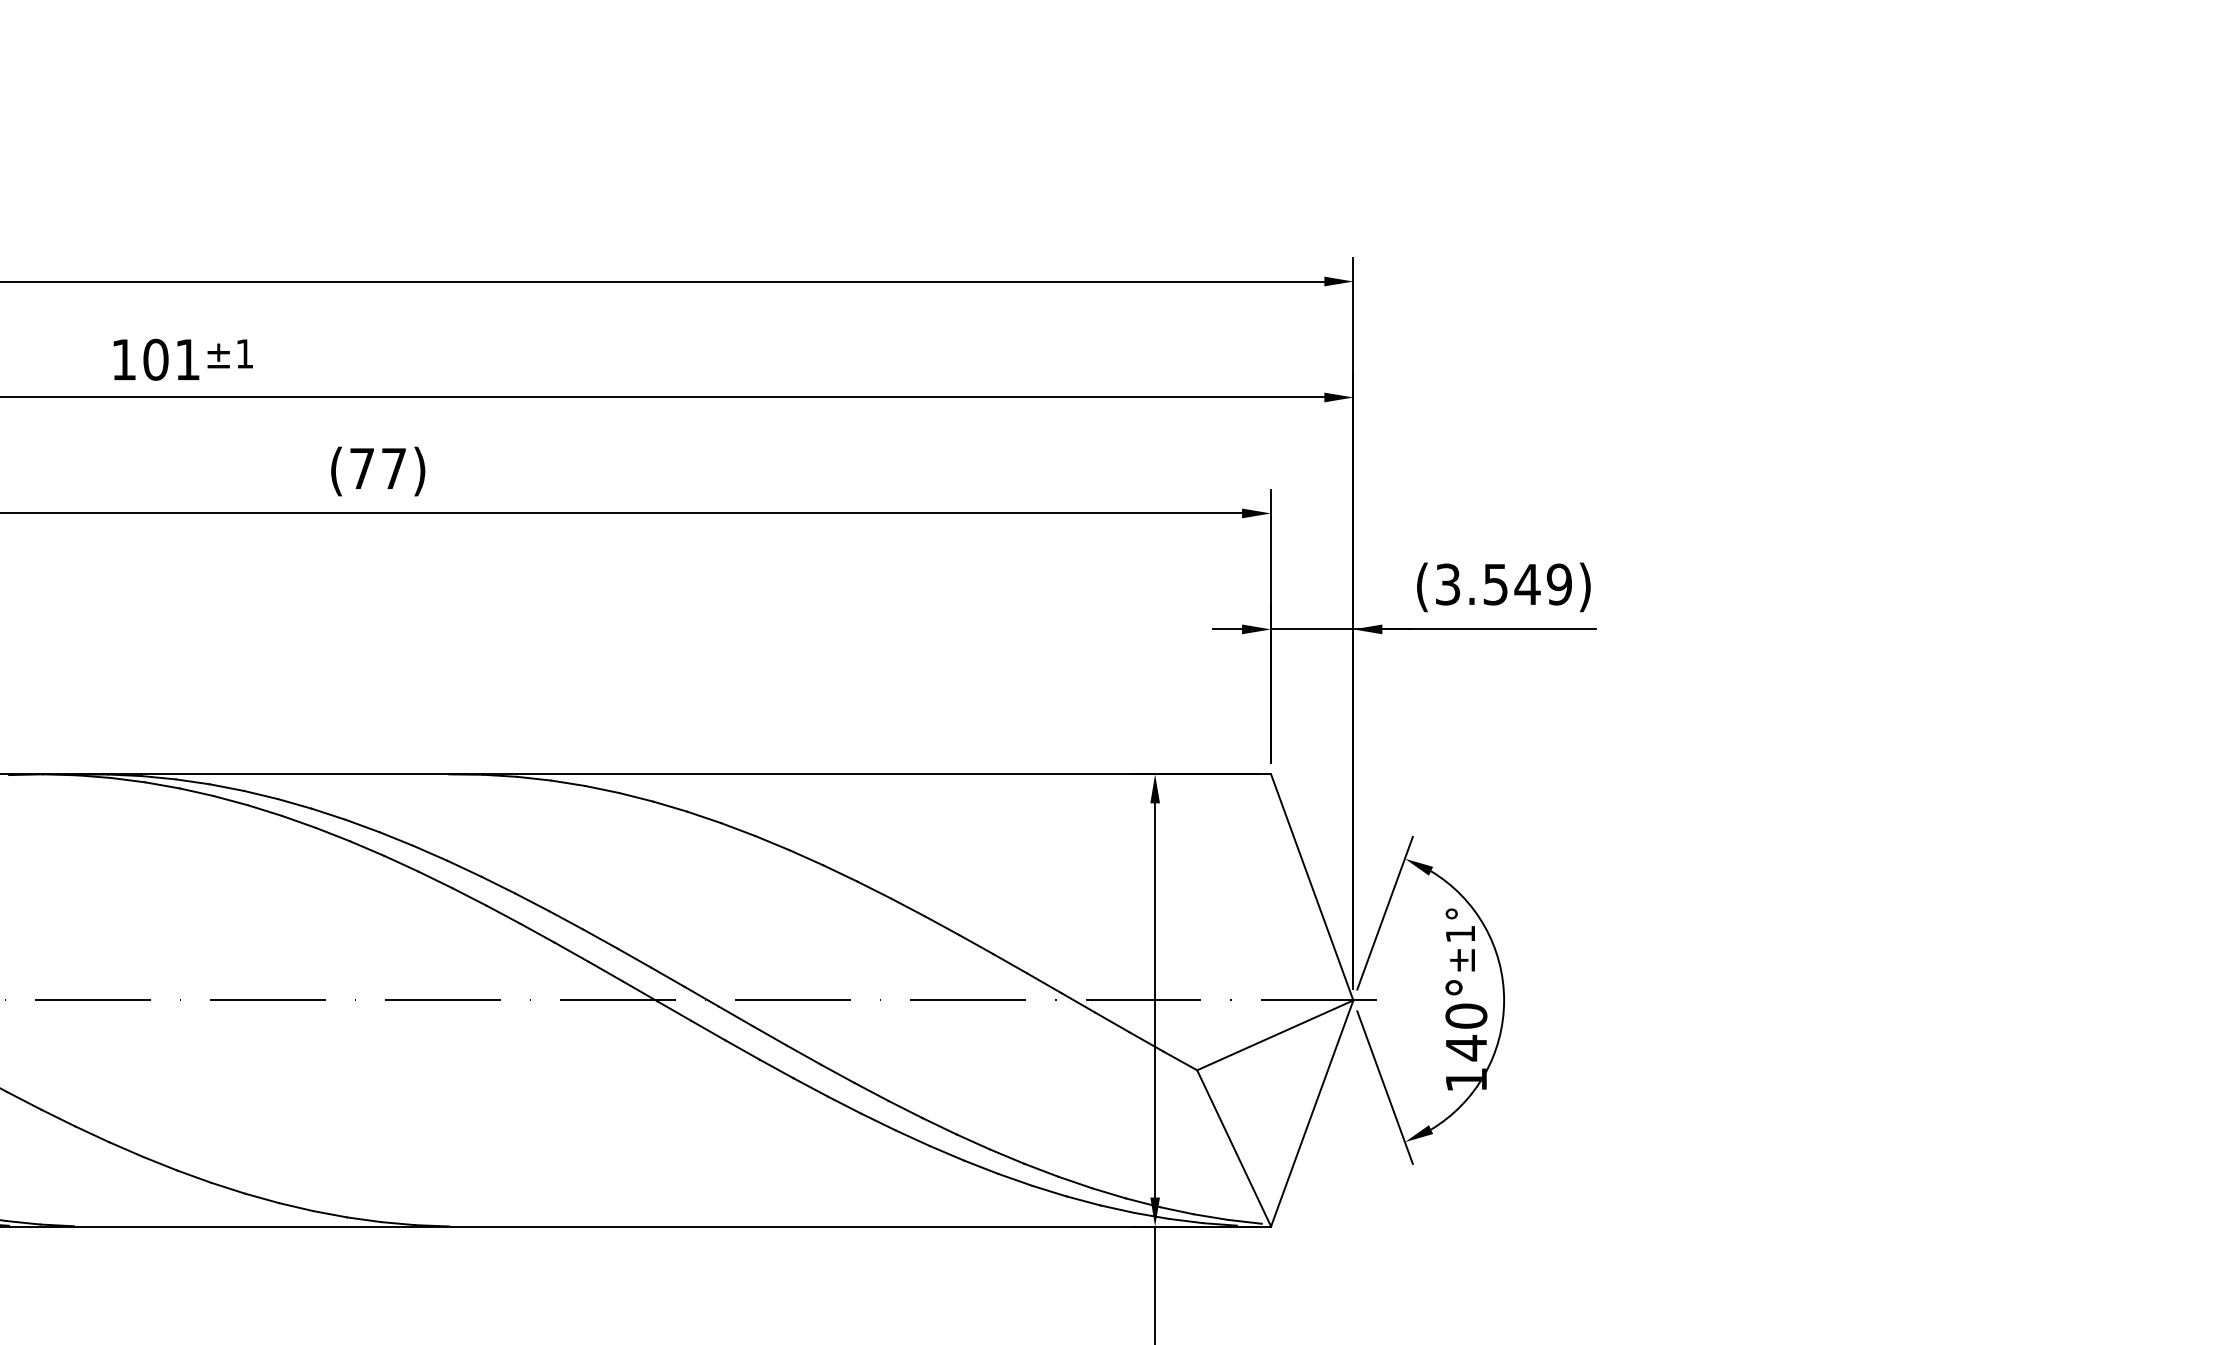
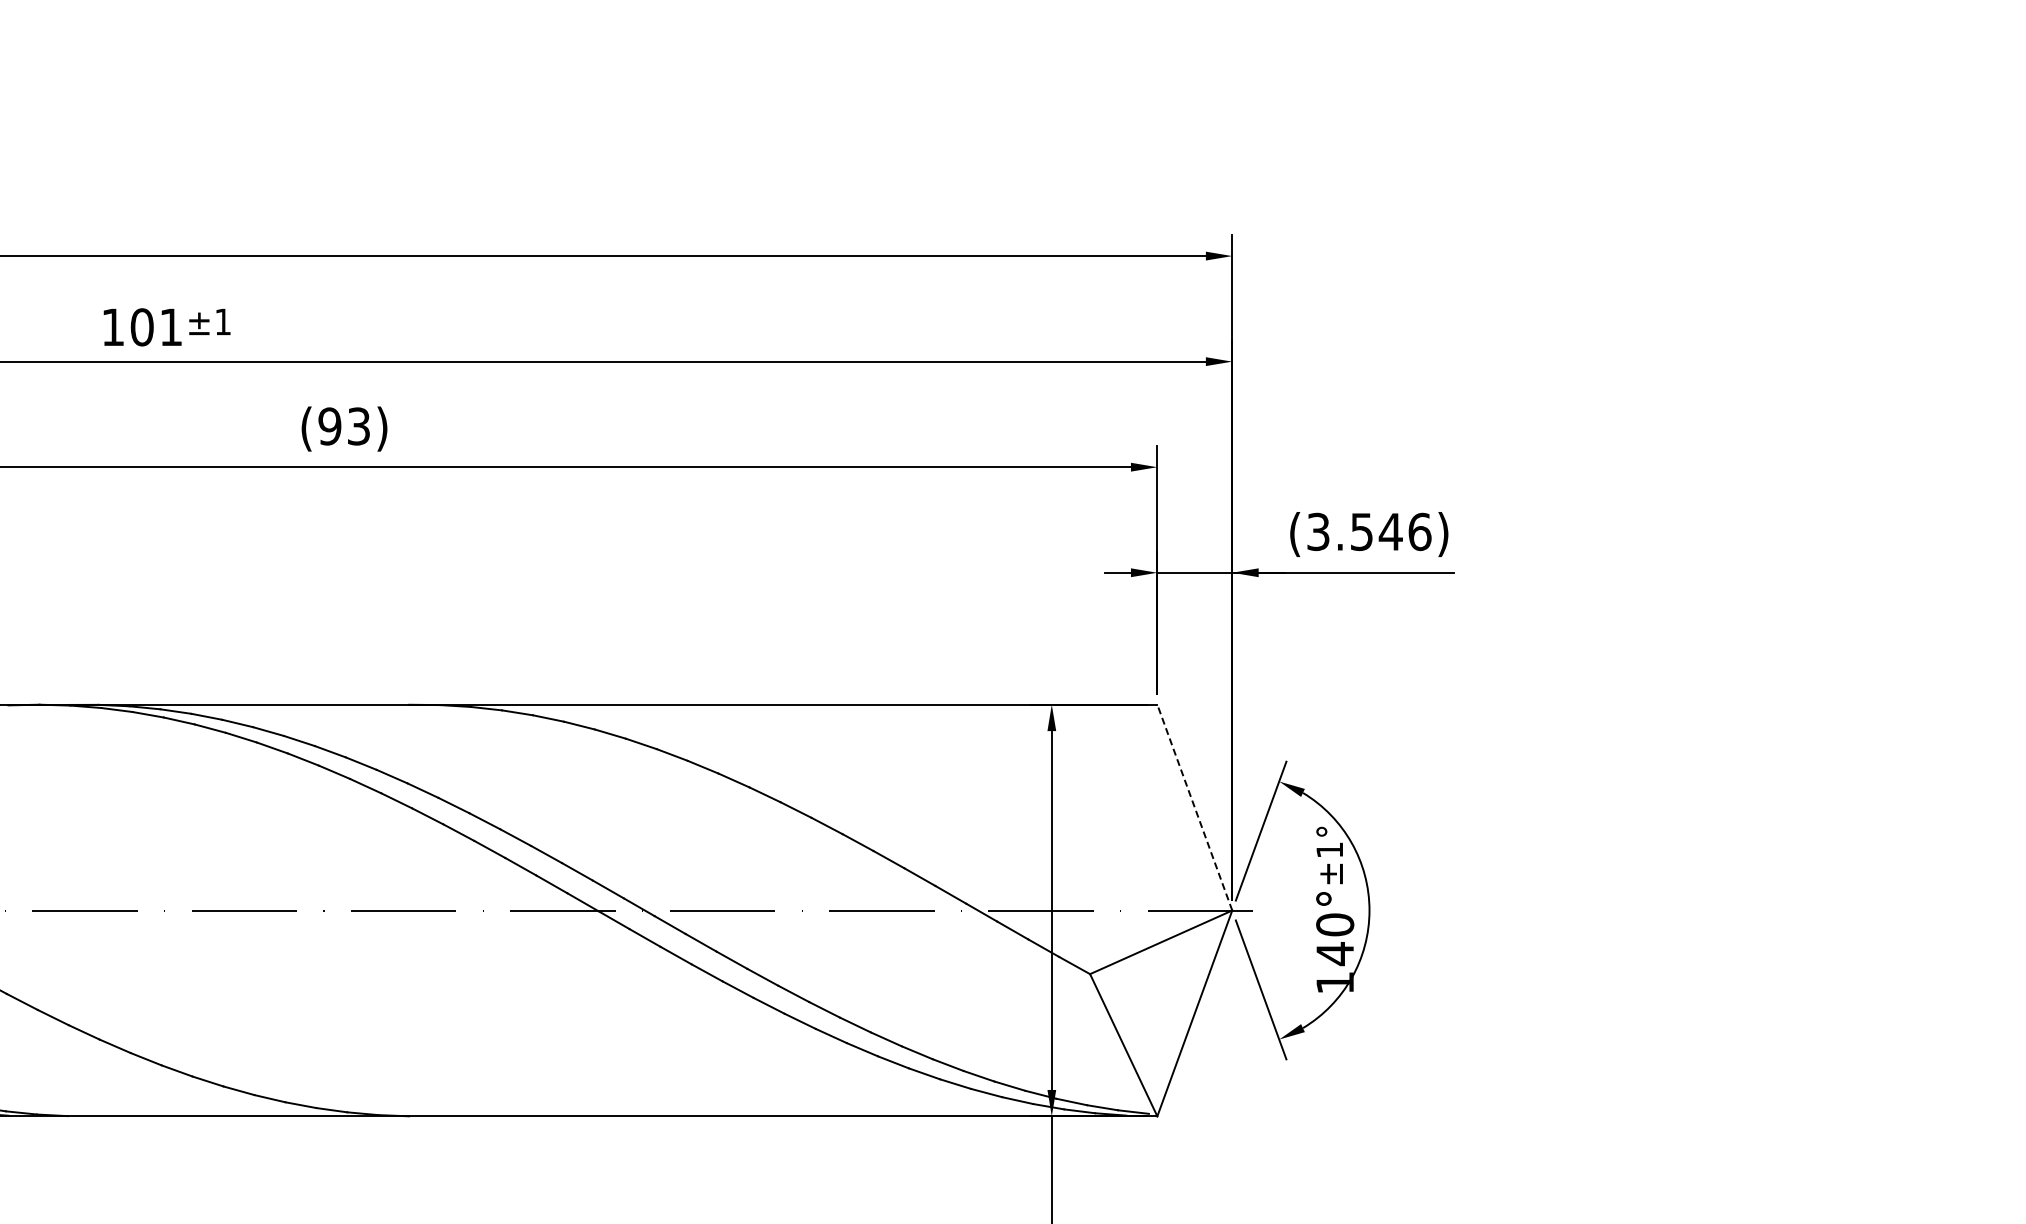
text: (377, 468) -> (343, 426), (77) -> (93)
text: (1559, 584) -> (1419, 531), (3.549) -> (3.546)
line: (1311, 887) -> (1194, 807), solid -> dashed

